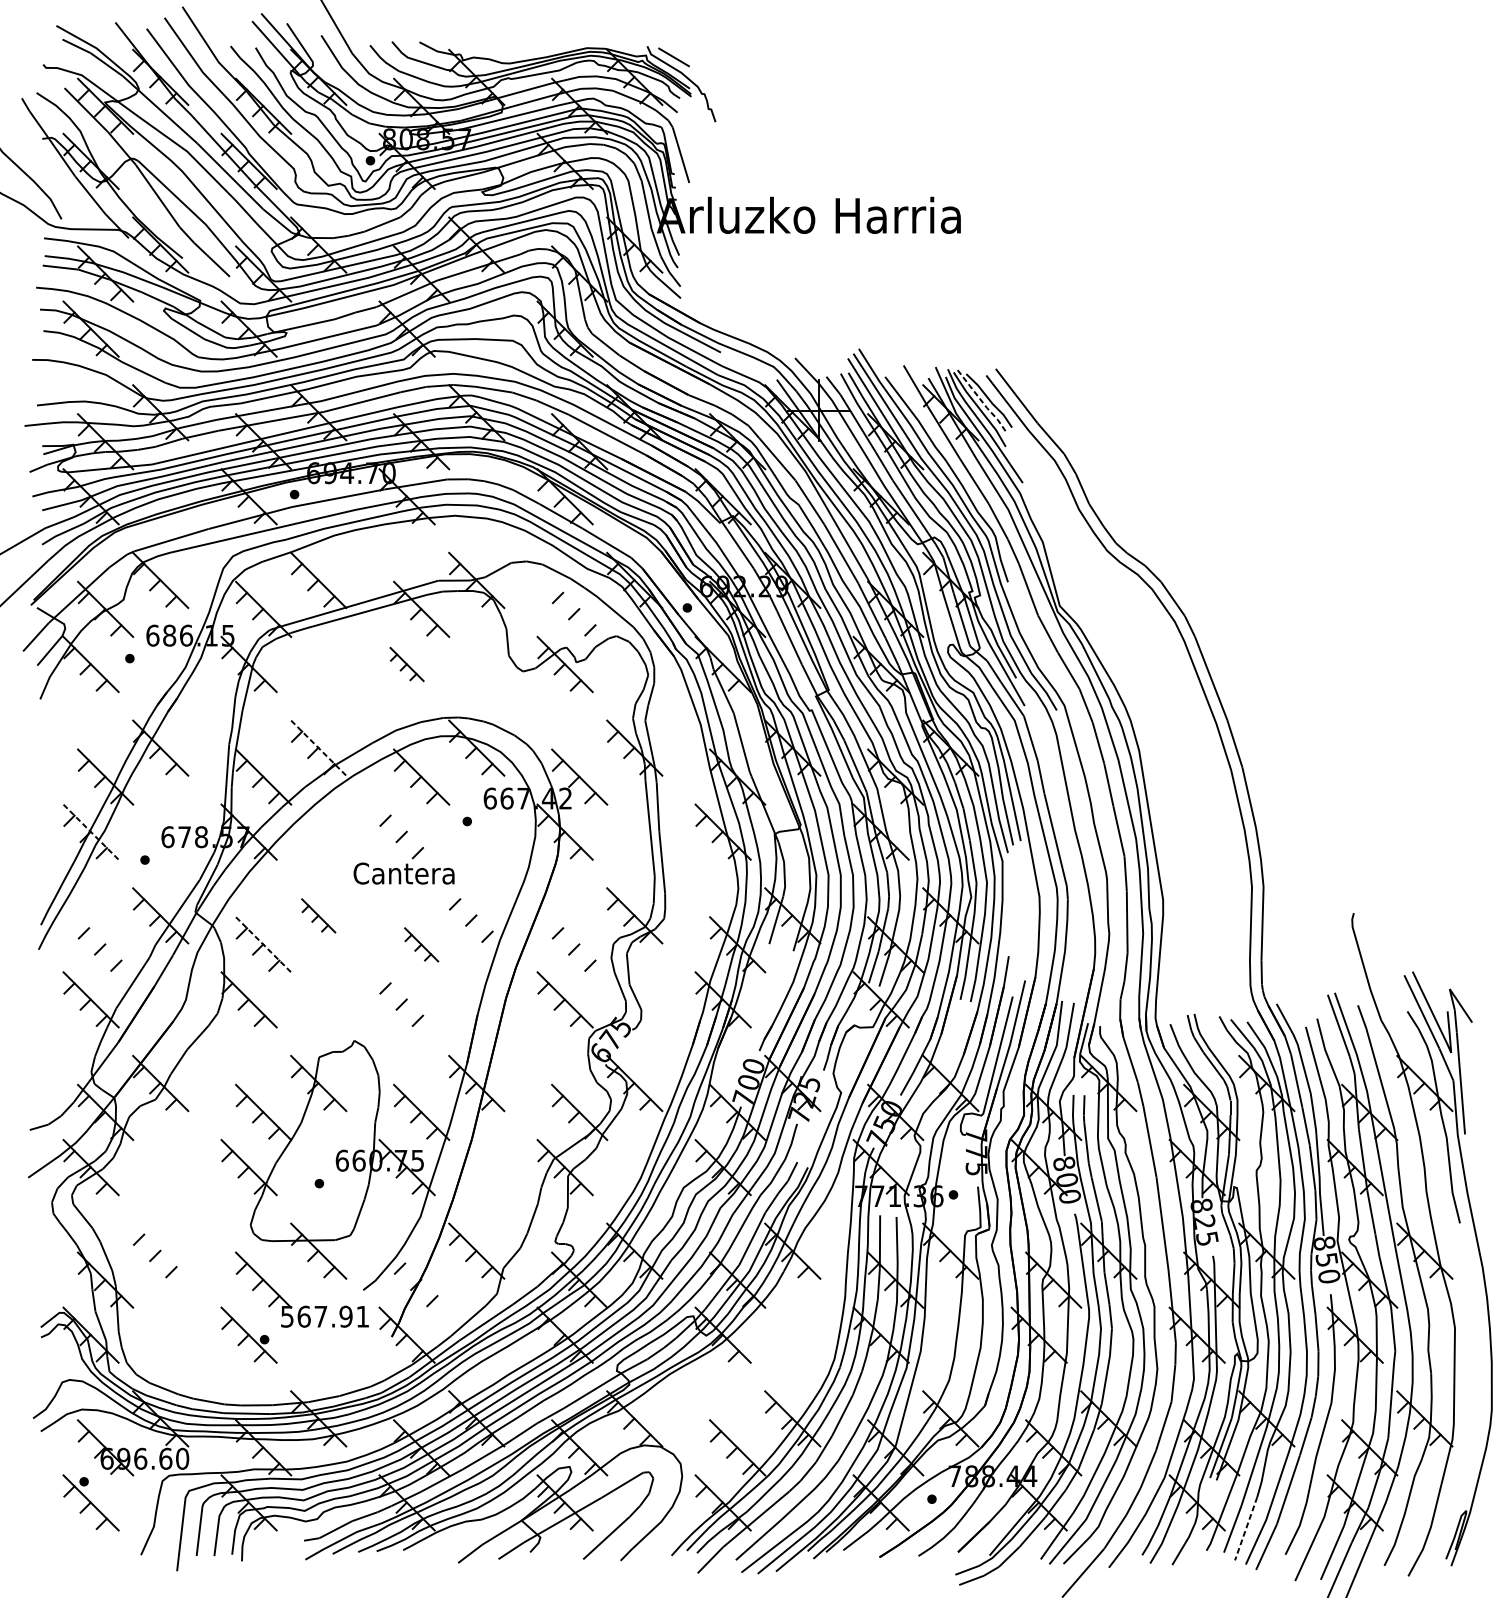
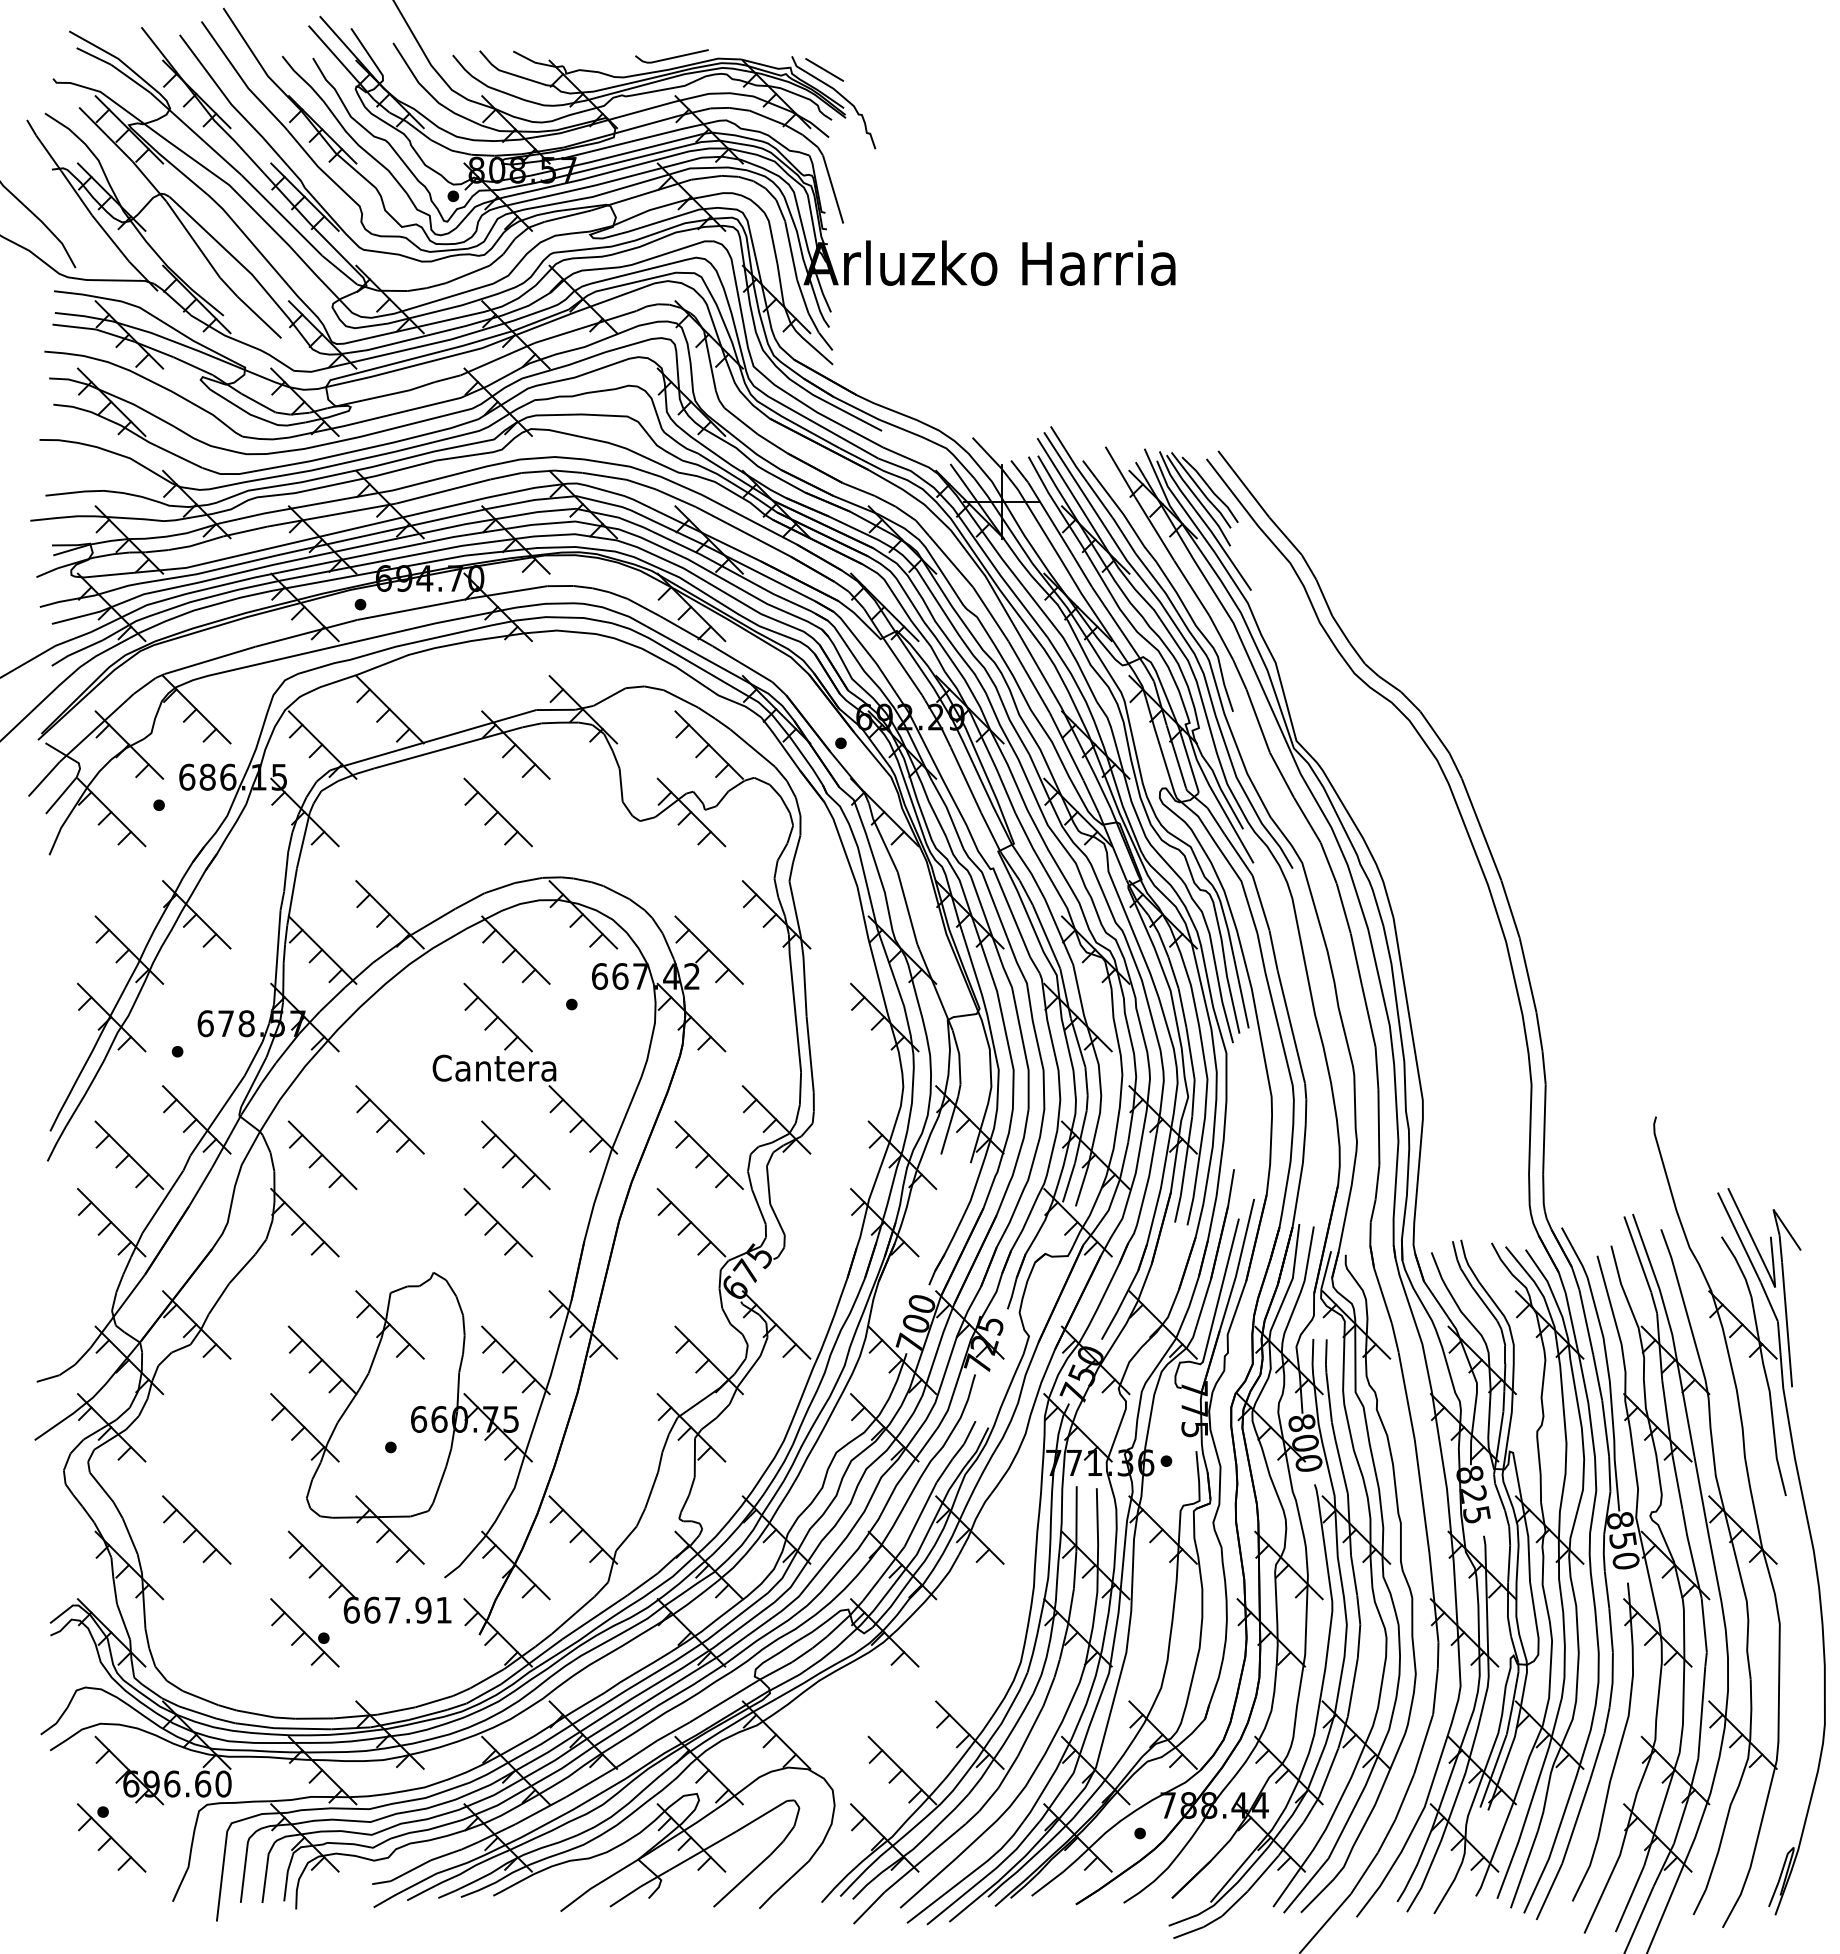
line: (548, 47) -> (671, 57), added
line: (982, 402) -> (1202, 491), dashed -> solid
line: (579, 608) -> (708, 744), added
part: (406, 664) -> (497, 812), size x1.67
line: (319, 747) -> (390, 914), dashed -> solid
line: (90, 832) -> (111, 1017), dashed -> solid
line: (406, 832) -> (497, 1017), added
part: (318, 915) -> (389, 1119), size x1.67
line: (476, 915) -> (583, 1119), added
line: (105, 944) -> (129, 1154), added
line: (263, 944) -> (322, 1155), dashed -> solid
part: (421, 944) -> (515, 1155), size x1.67
line: (579, 944) -> (708, 1155), added
line: (406, 999) -> (497, 1222), added
line: (160, 1250) -> (196, 1529), added
line: (421, 1280) -> (515, 1565), added
text: (287, 1316) -> (351, 1610), 567.91 -> 667.91
line: (1246, 1528) -> (1524, 1869), dashed -> solid

